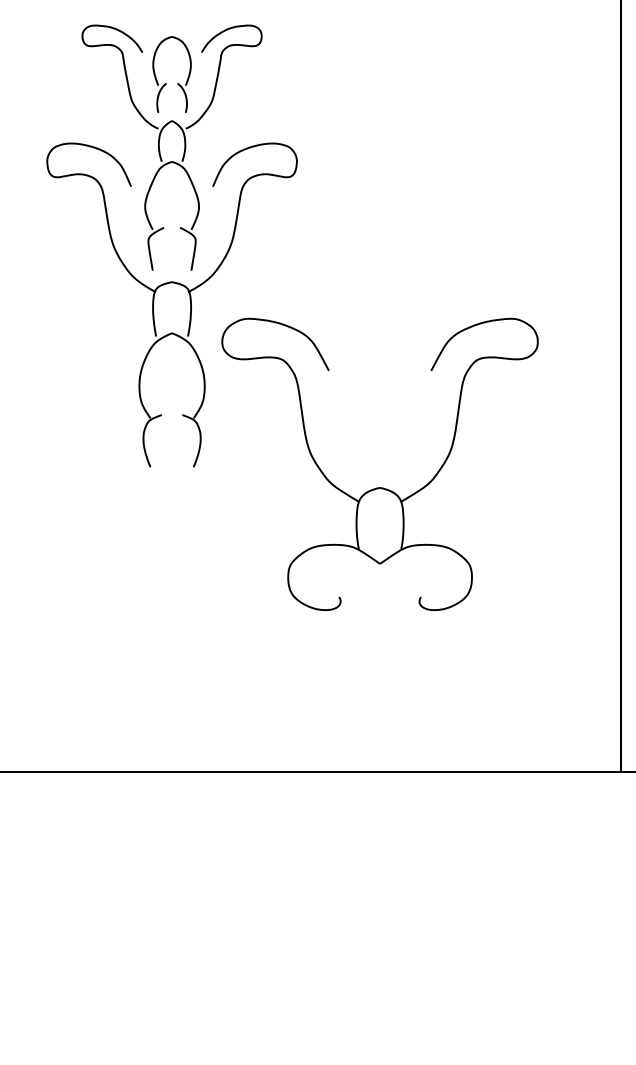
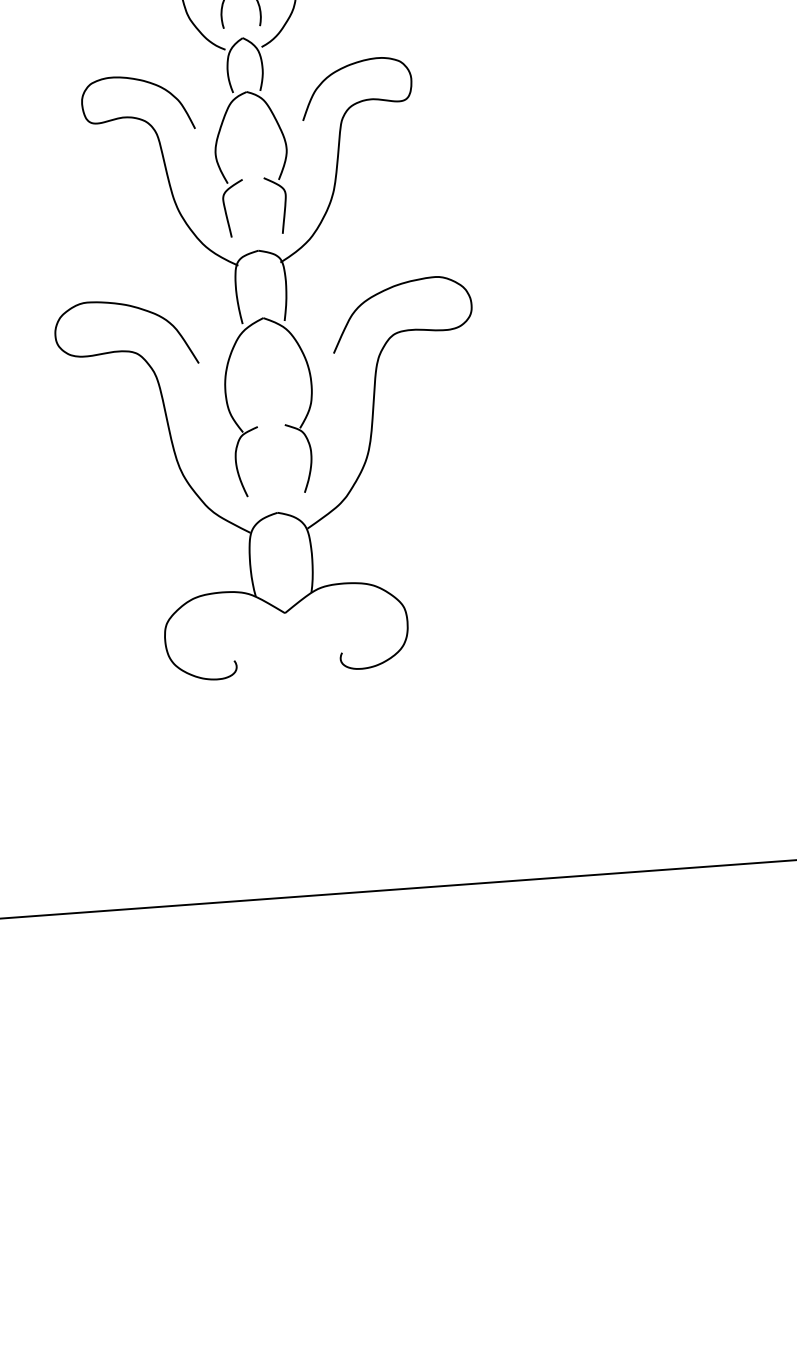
part: (379, 487) -> (276, 512), moved

